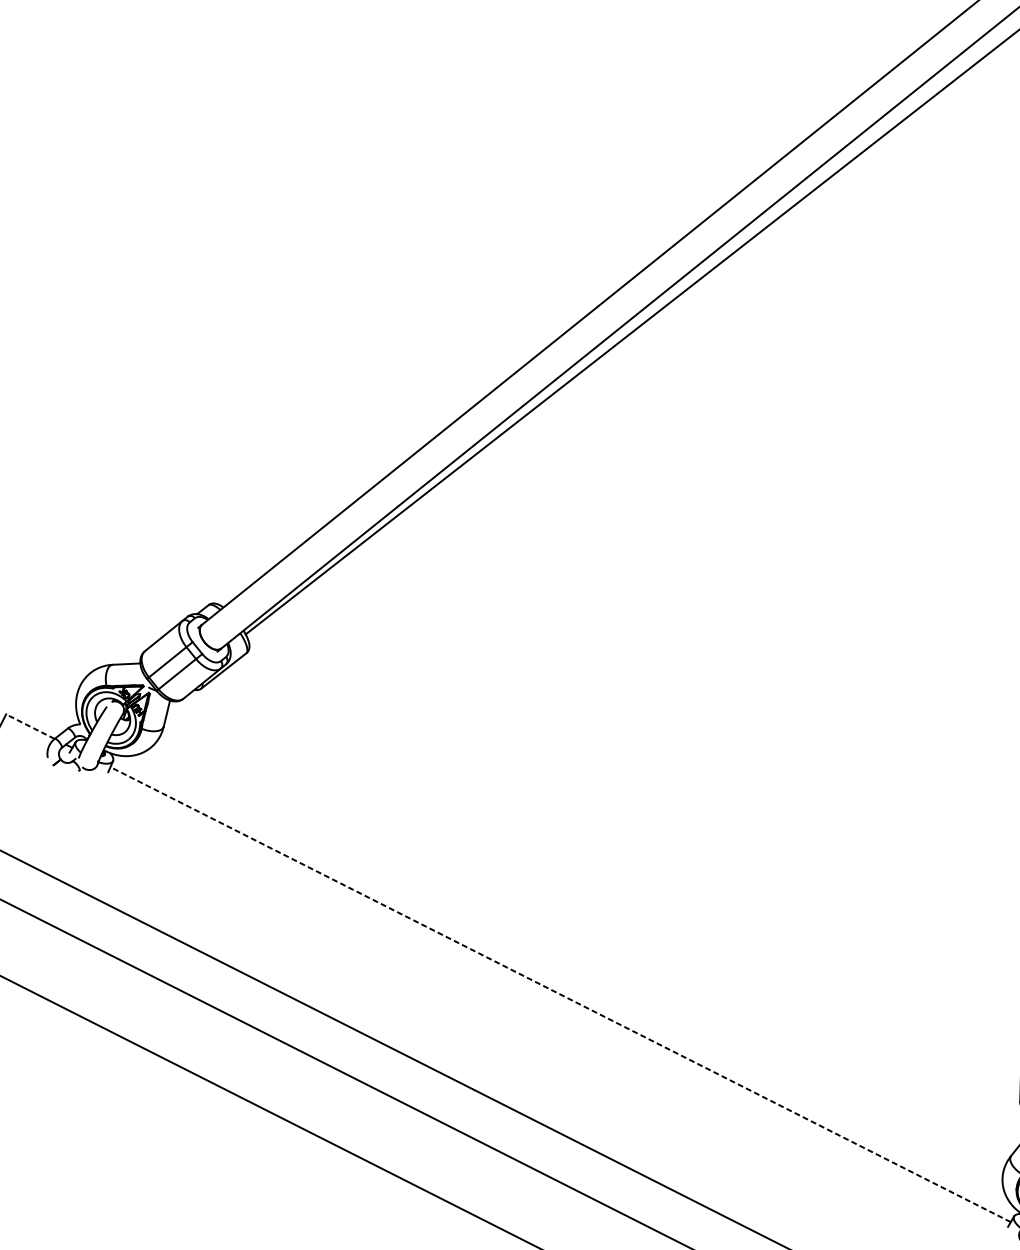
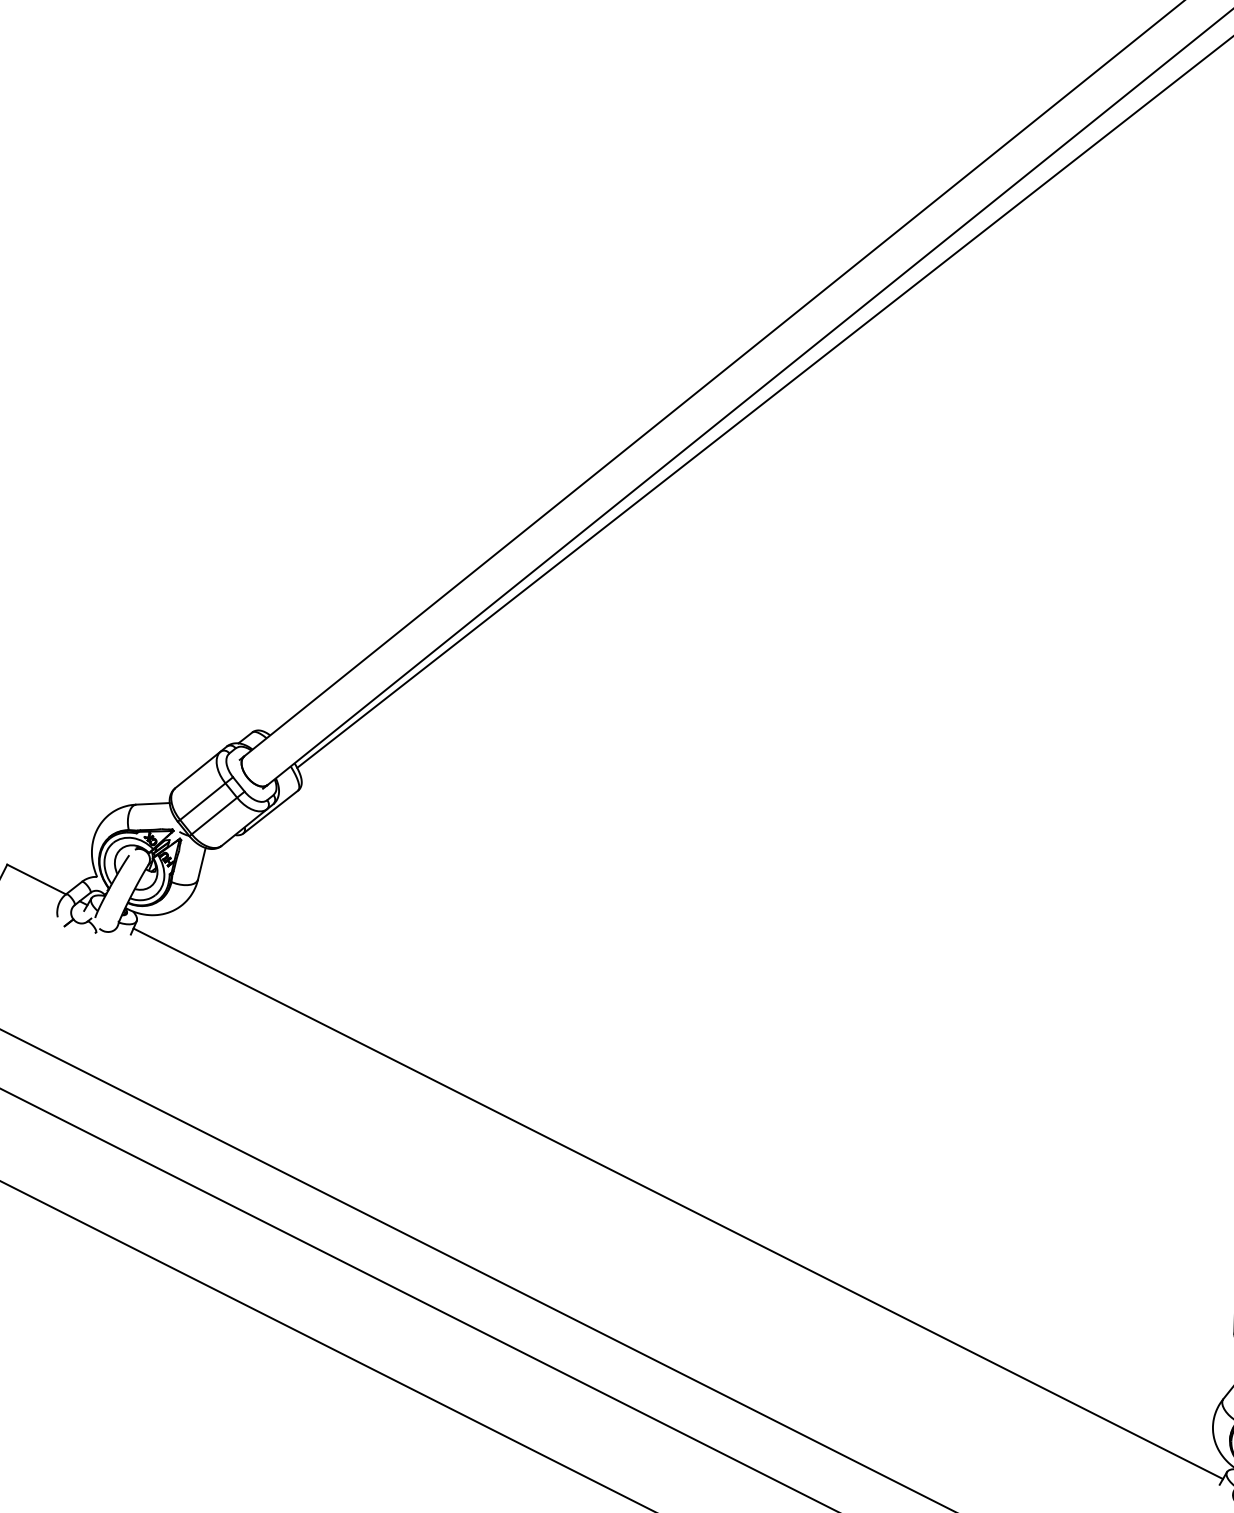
line: (30, 726) -> (36, 879), dashed -> solid
line: (559, 994) -> (677, 1203), dashed -> solid

